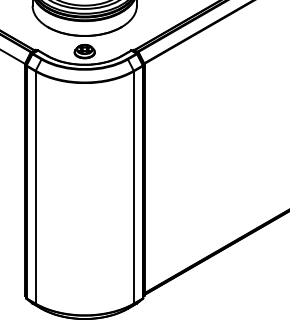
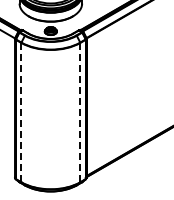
line: (35, 187) -> (21, 112), solid -> dashed
line: (134, 187) -> (80, 112), solid -> dashed

